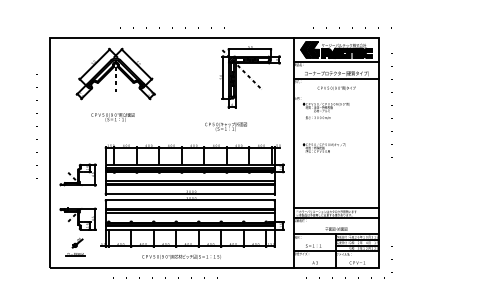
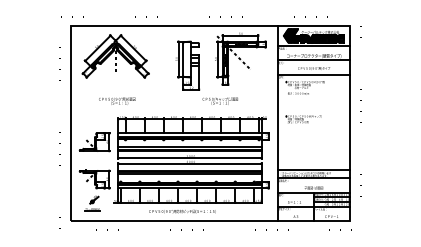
part: (115, 74) -> (115, 56), moved
part: (187, 84) -> (187, 65), added
line: (335, 95) -> (313, 74), added
text: (113, 116) -> (117, 100), moved

